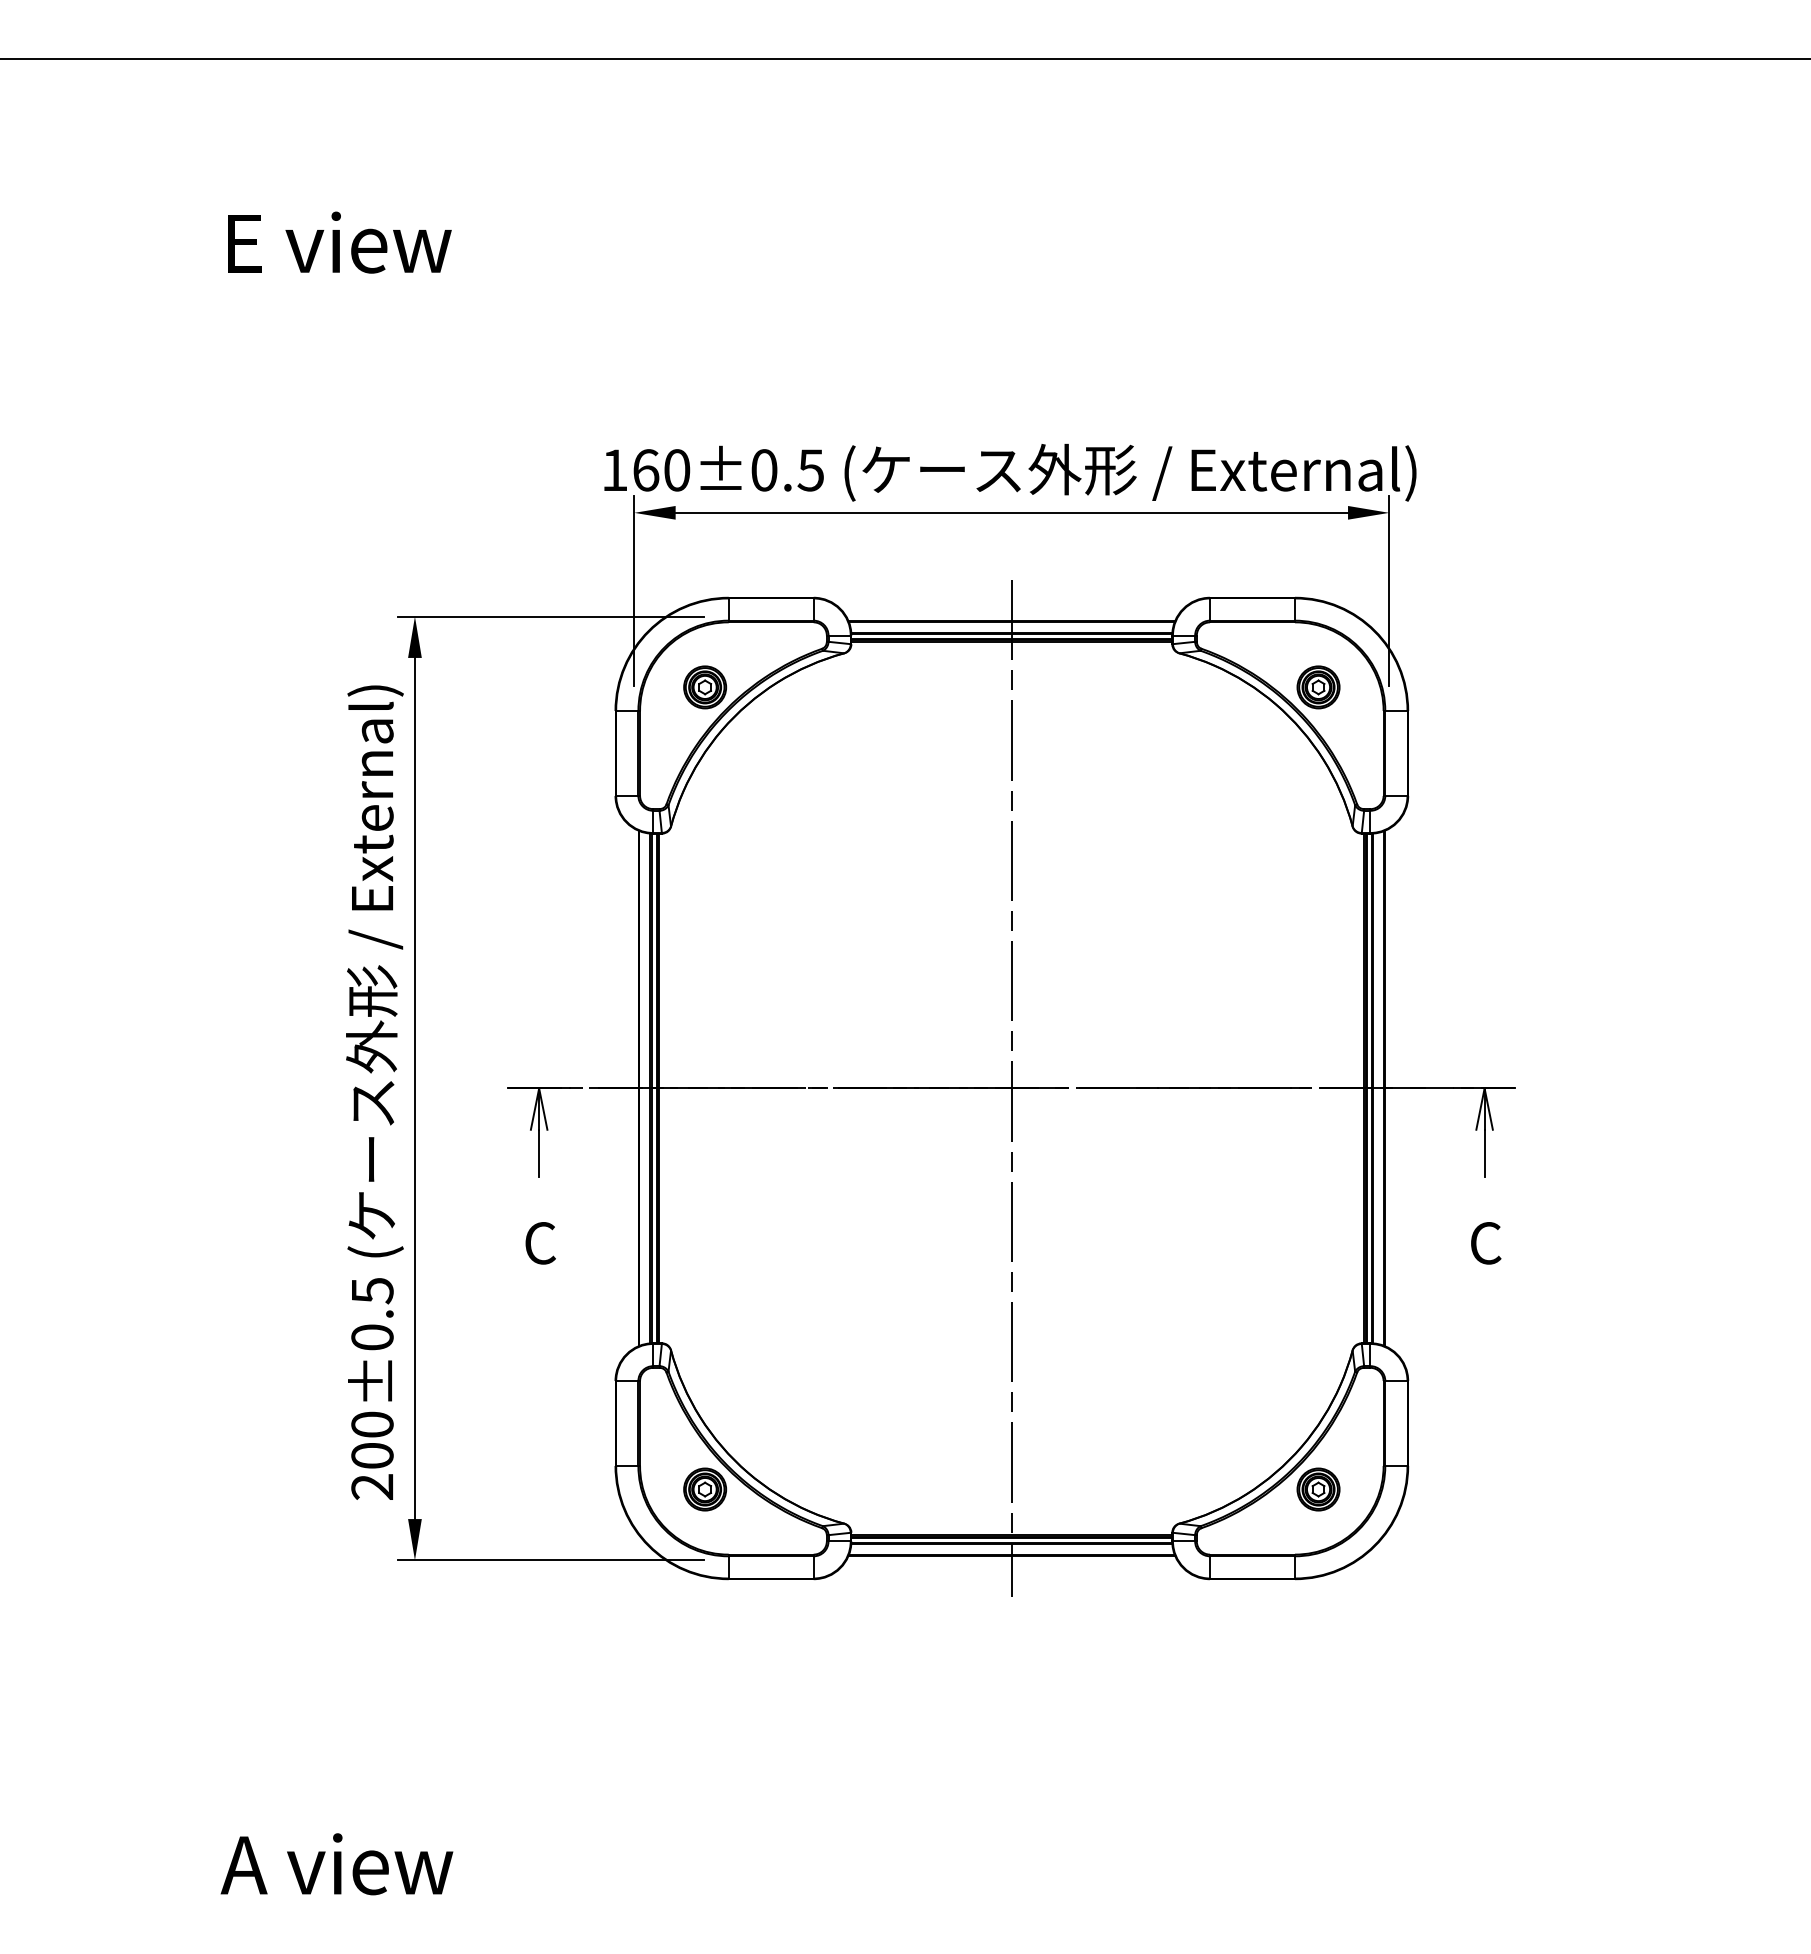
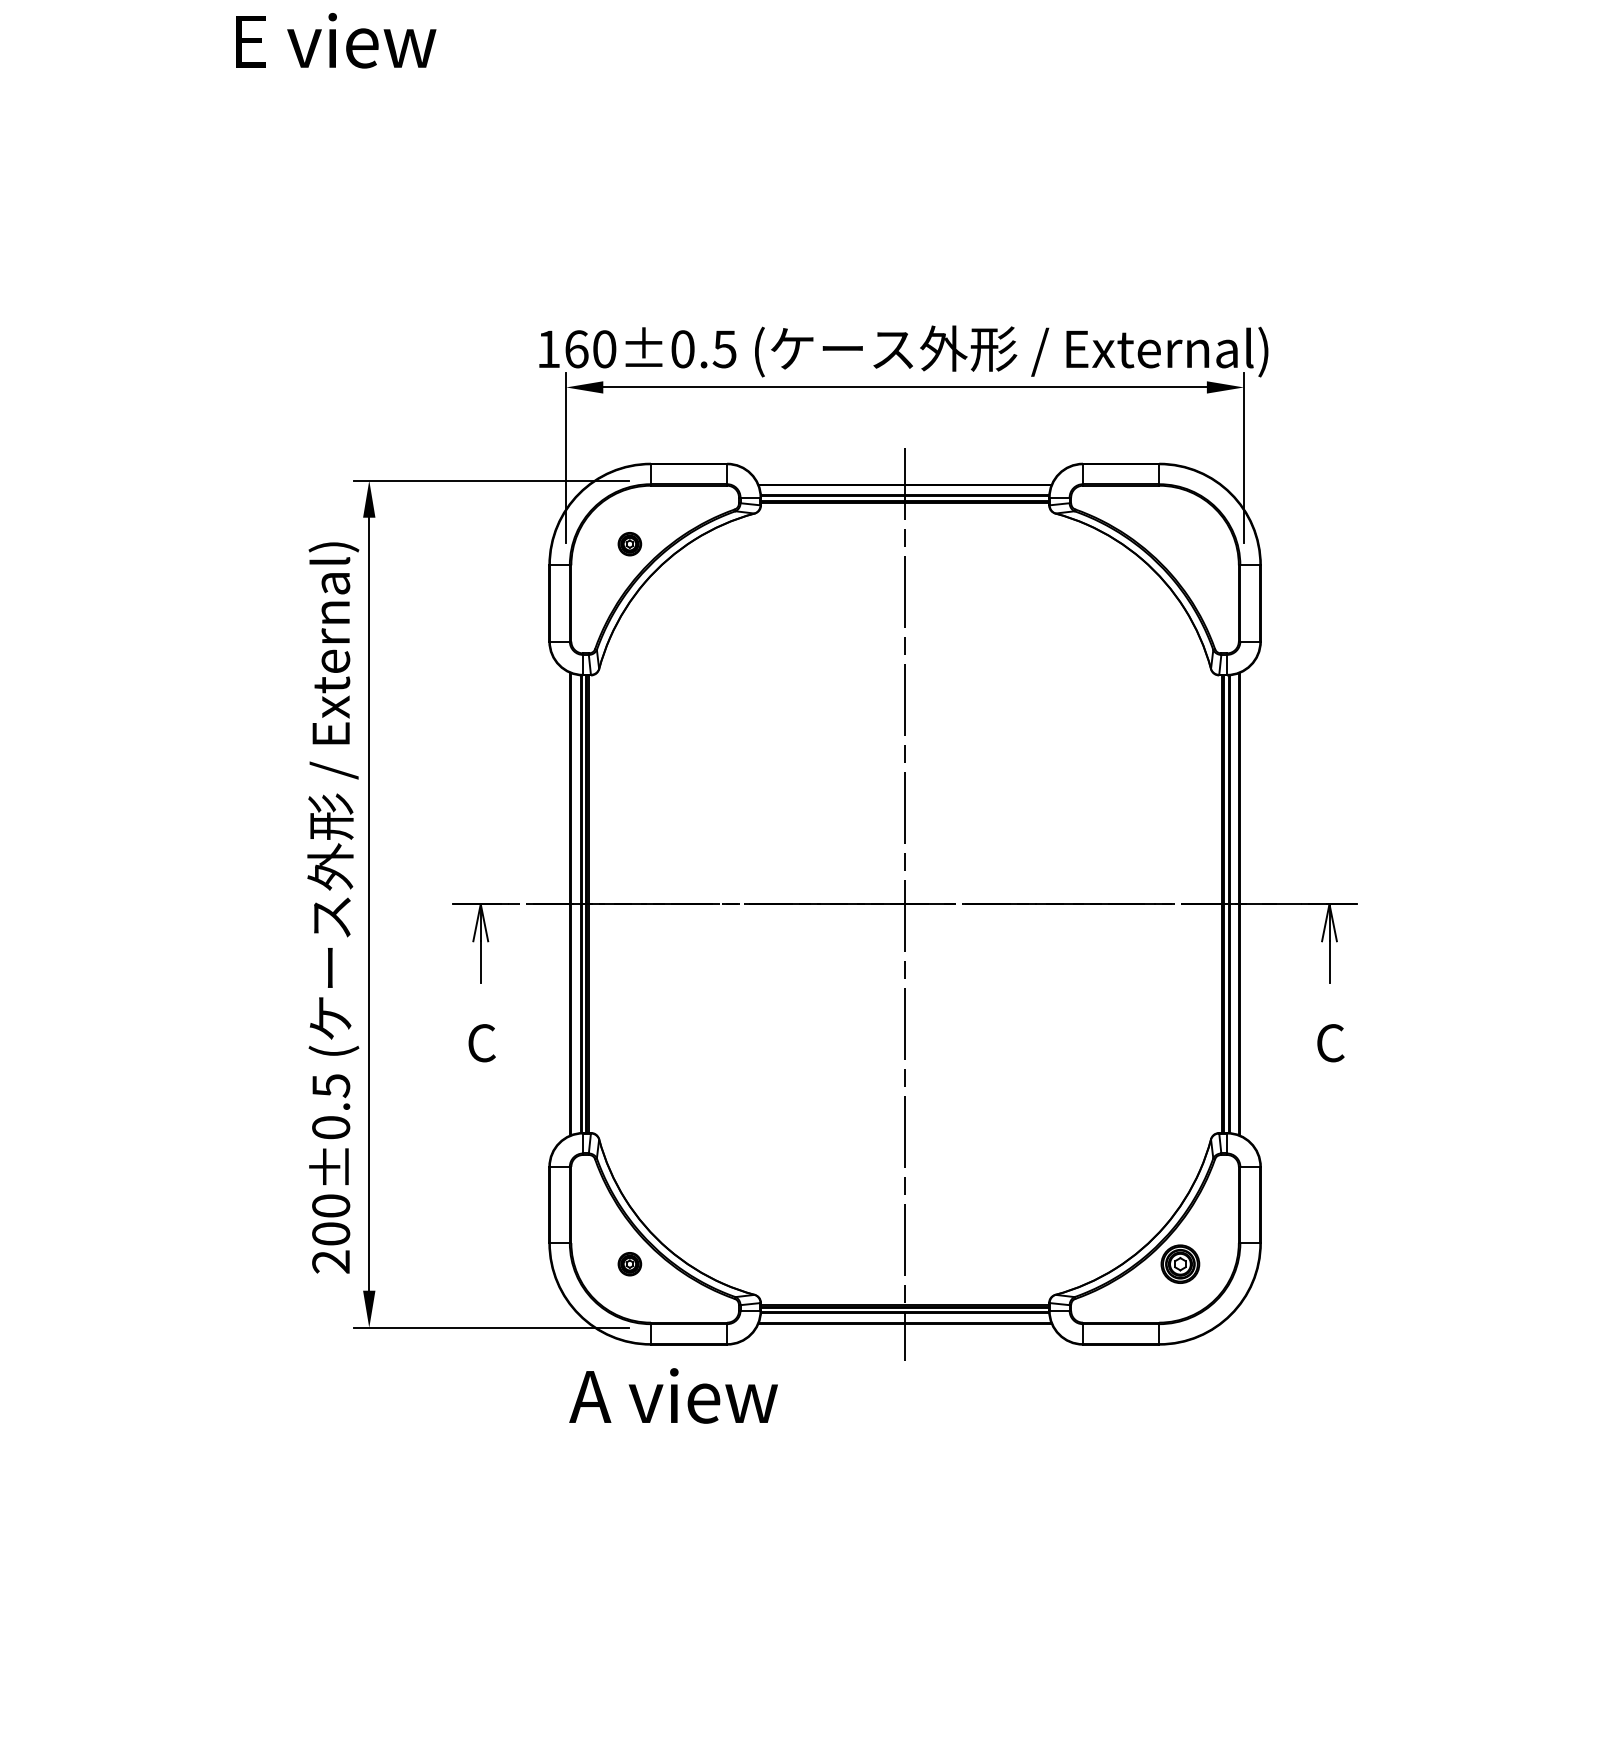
text: (339, 242) -> (335, 40), moved
part: (705, 687) -> (630, 544), size x0.6
part: (1318, 687) -> (1180, 544), removed
part: (705, 1489) -> (630, 1264), size x0.6
text: (336, 1864) -> (673, 1396), moved

